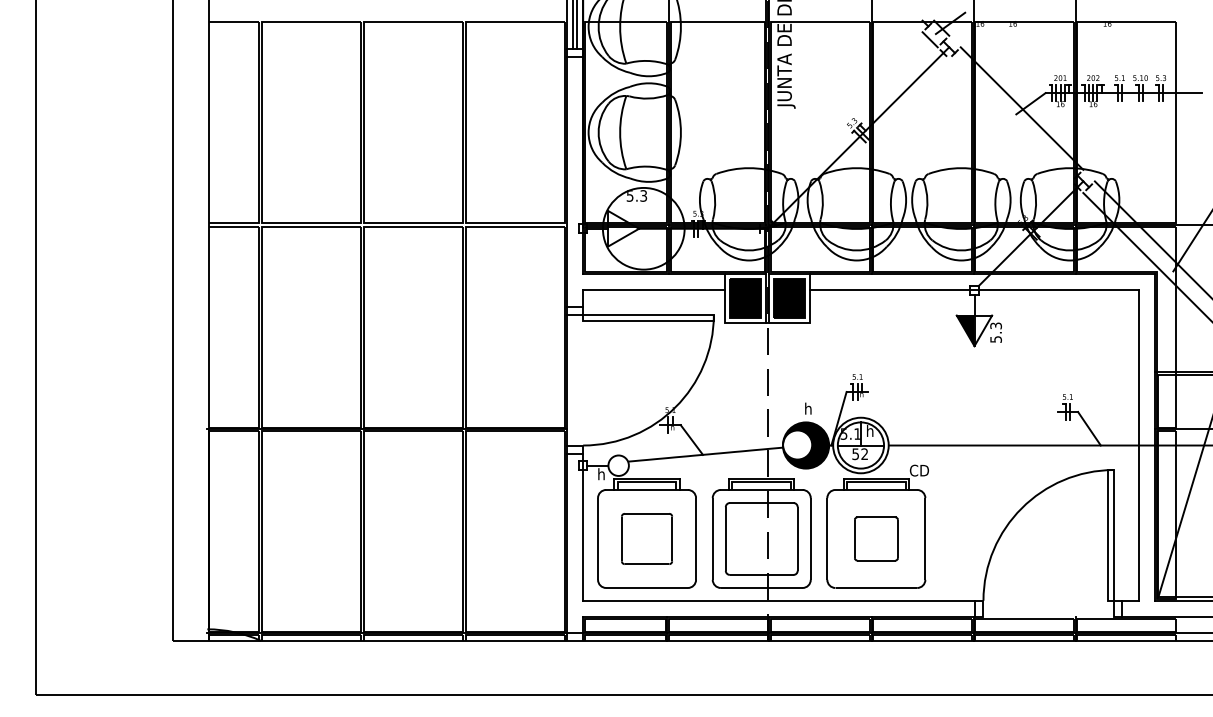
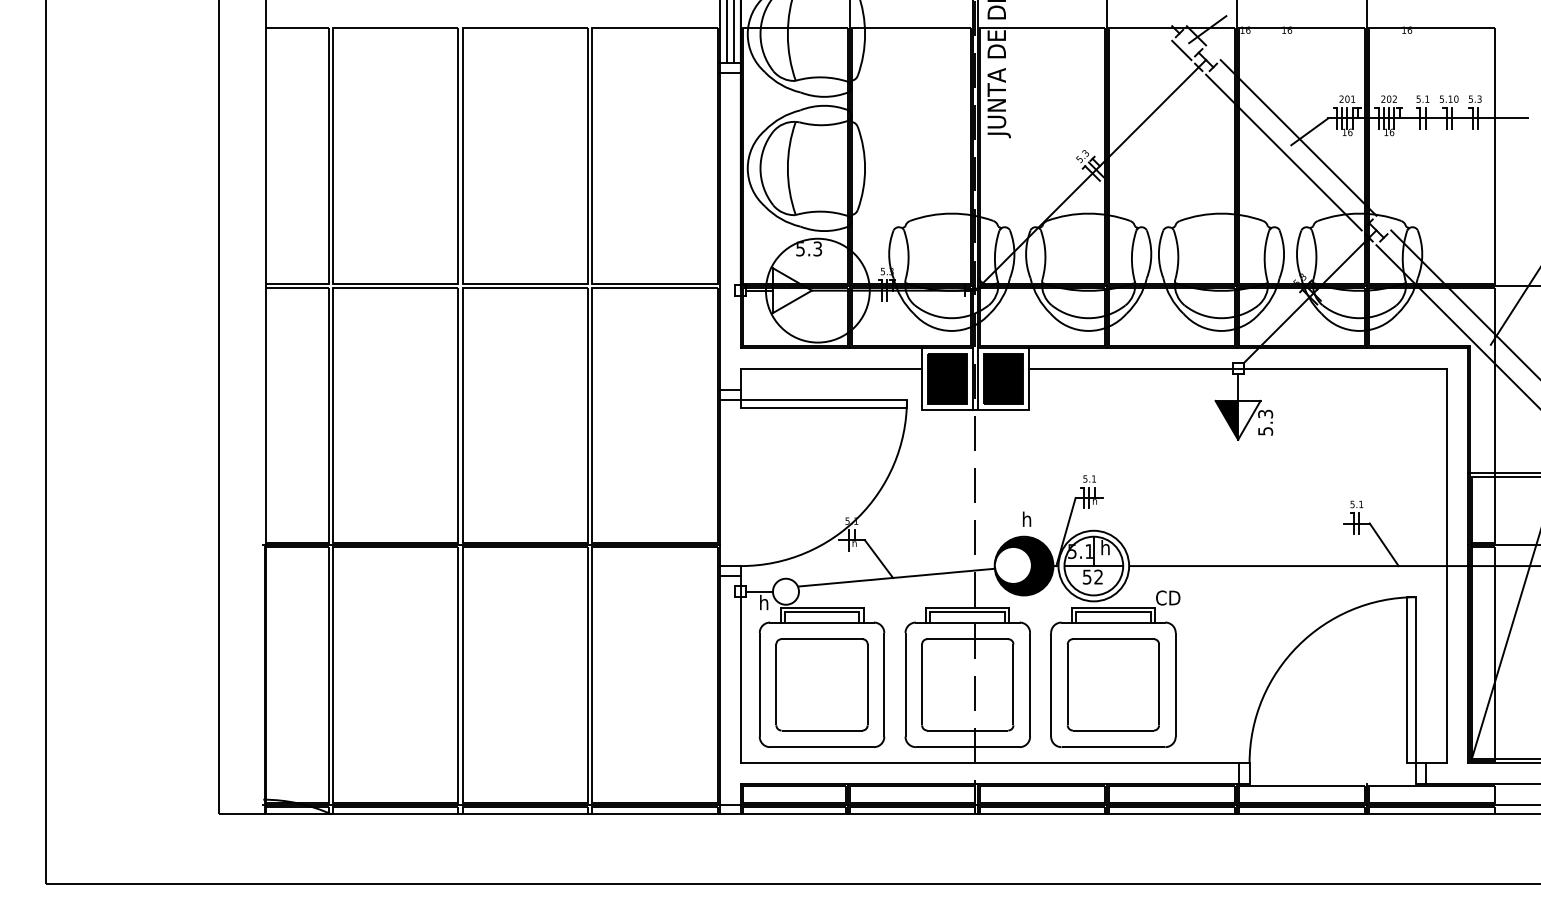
line: (1010, 119) -> (1283, 151), added
part: (646, 538) -> (821, 684), size x1.43
part: (876, 538) -> (1113, 684), size x1.67

